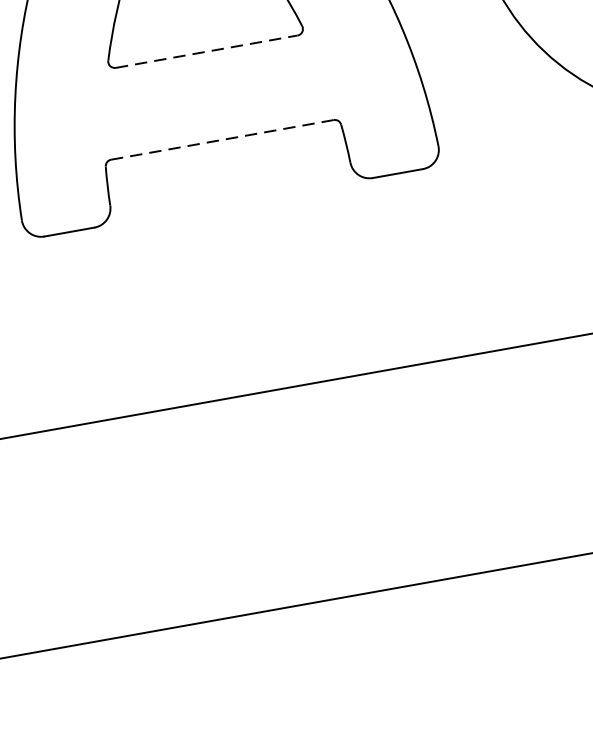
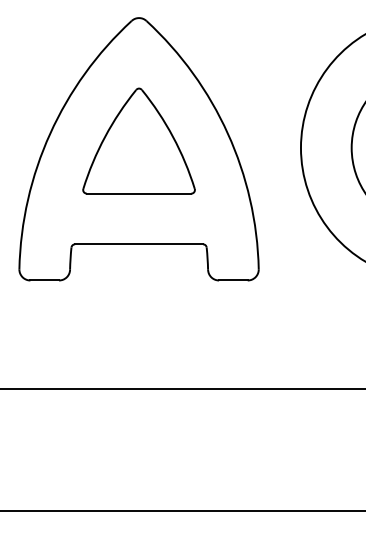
line: (207, 51) -> (139, 193), dashed -> solid
line: (223, 140) -> (139, 244), dashed -> solid

